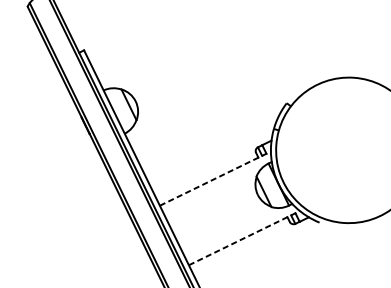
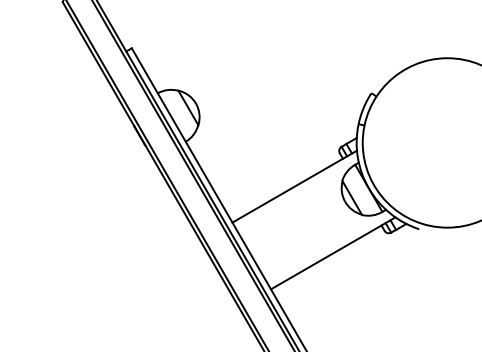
line: (215, 178) -> (294, 186), dashed -> solid
line: (244, 238) -> (333, 253), dashed -> solid

